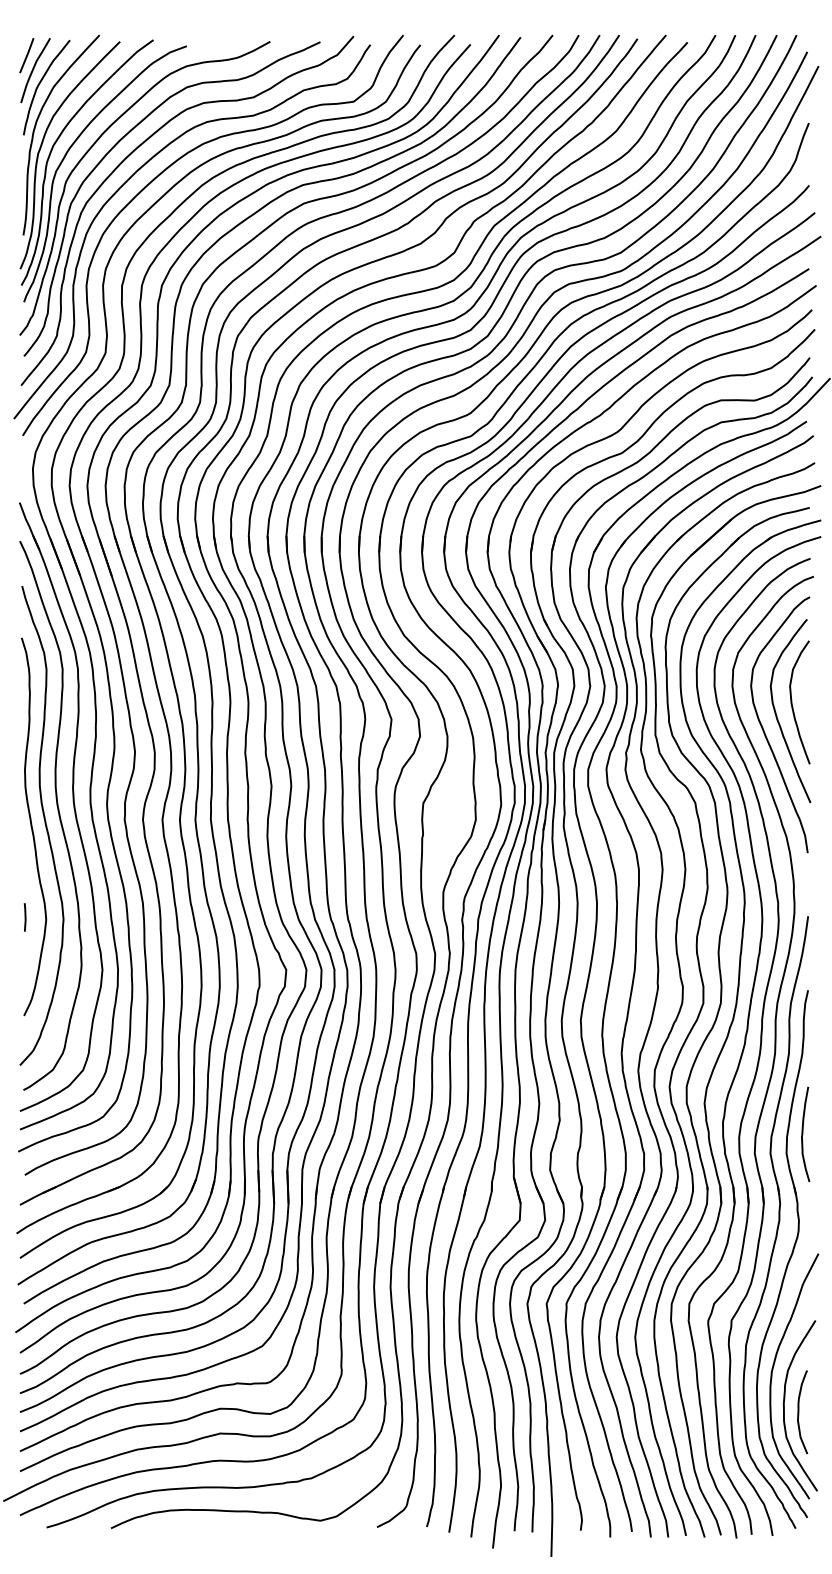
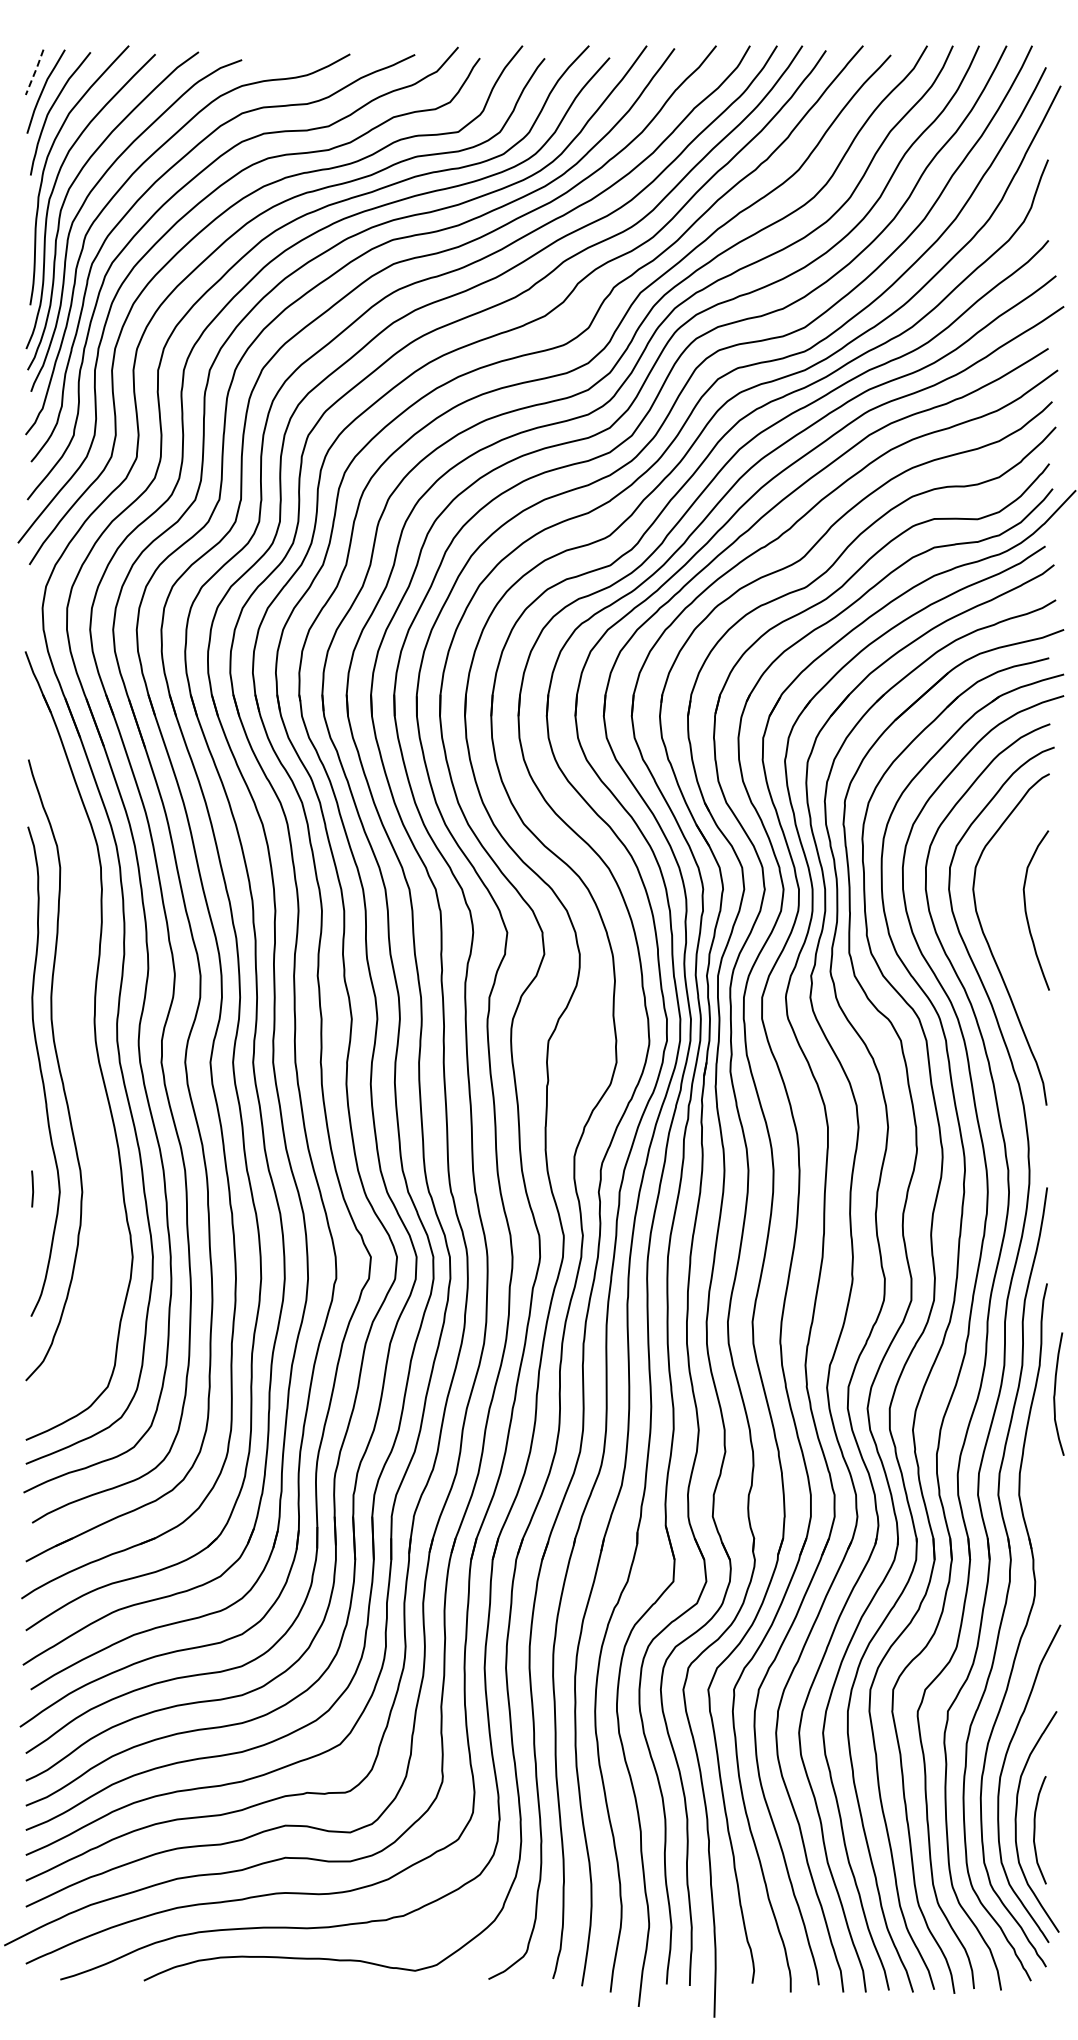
line: (27, 55) -> (35, 71), solid -> dashed
curve: (776, 714) -> (1006, 925), removed
curve: (58, 813) -> (75, 1054), removed
curve: (803, 1133) -> (1055, 1393), moved

